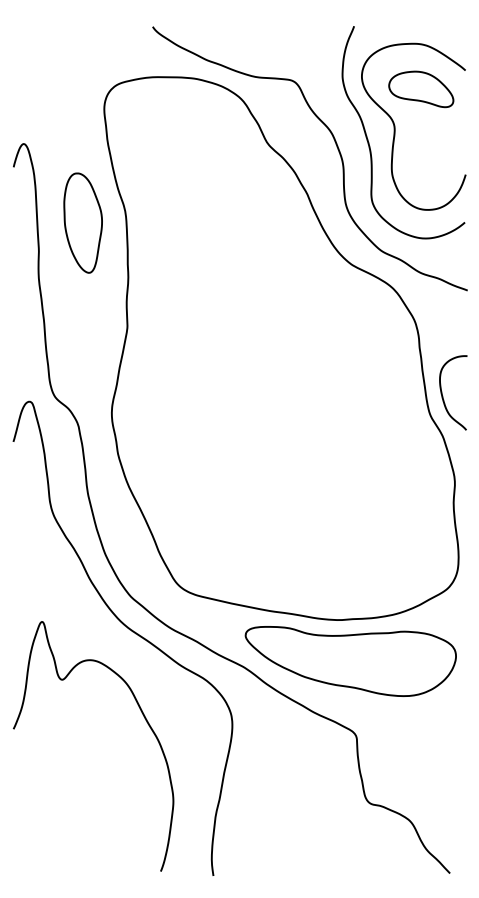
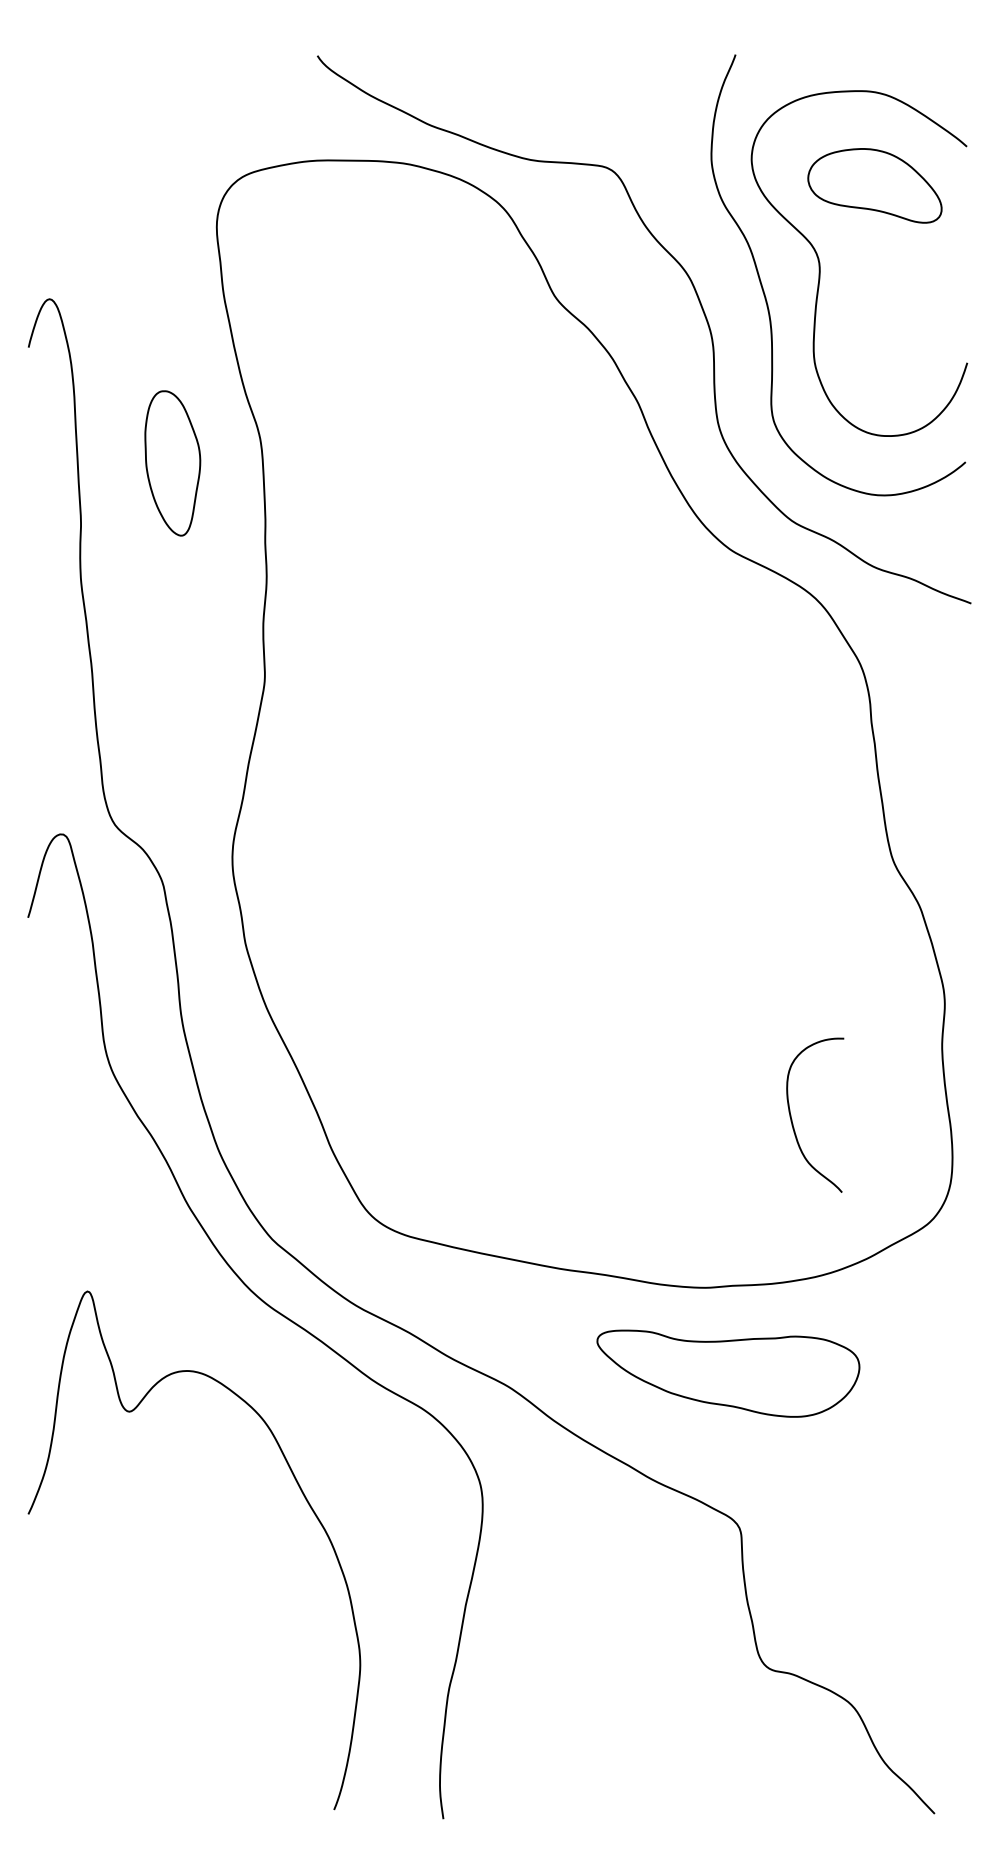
part: (82, 222) -> (171, 462), size x0.7
curve: (443, 396) -> (794, 1122), moved
part: (350, 661) -> (727, 1373), size x0.6

